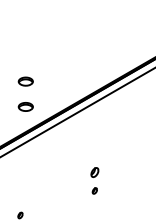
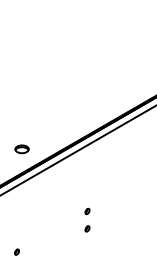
part: (25, 81) -> (21, 125), removed
part: (94, 172) -> (87, 211), size x0.62

